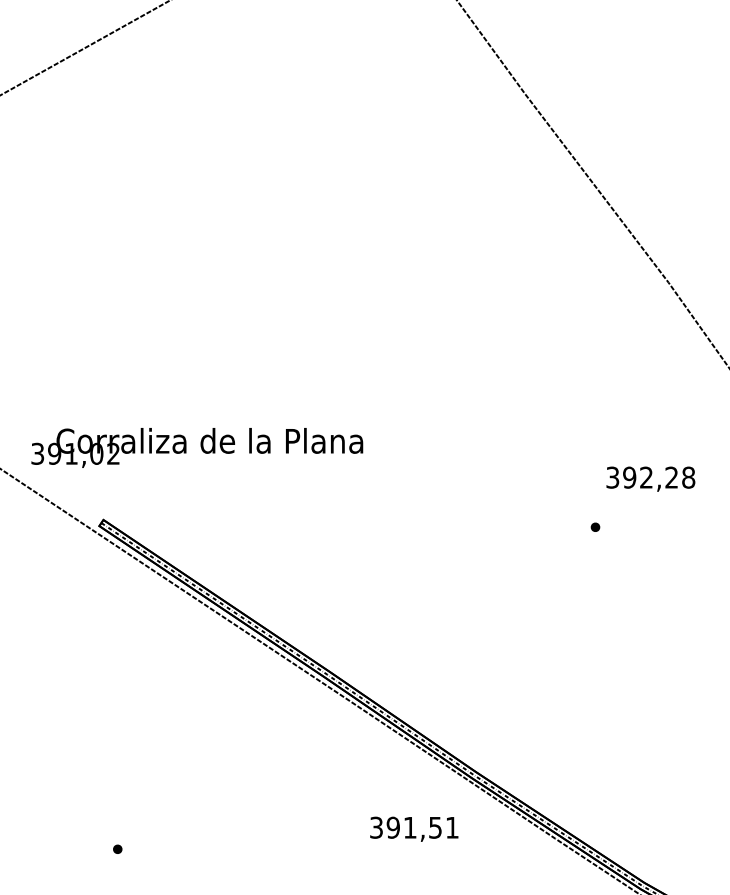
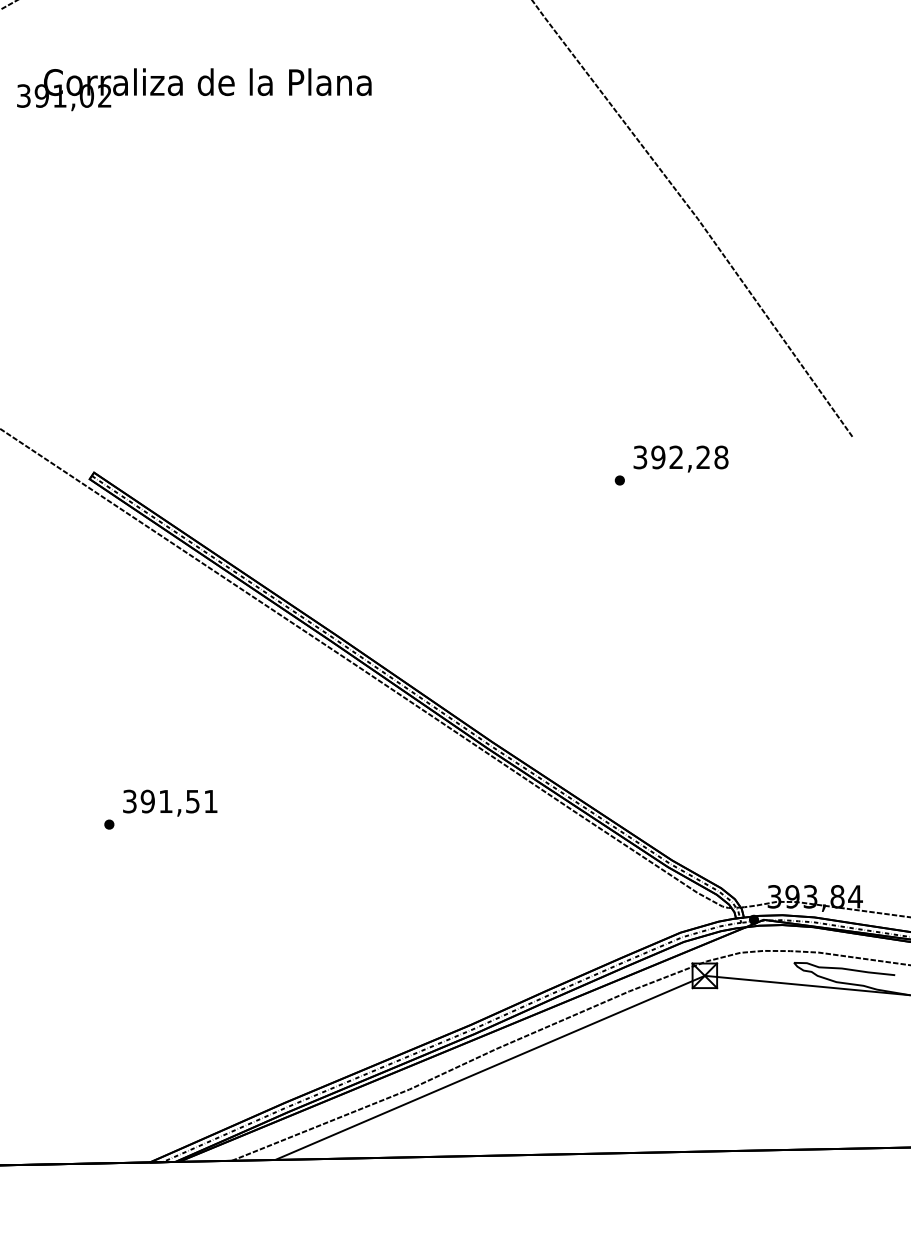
text: (197, 447) -> (194, 89), moved
text: (650, 478) -> (680, 458), moved
text: (414, 828) -> (170, 802), moved

